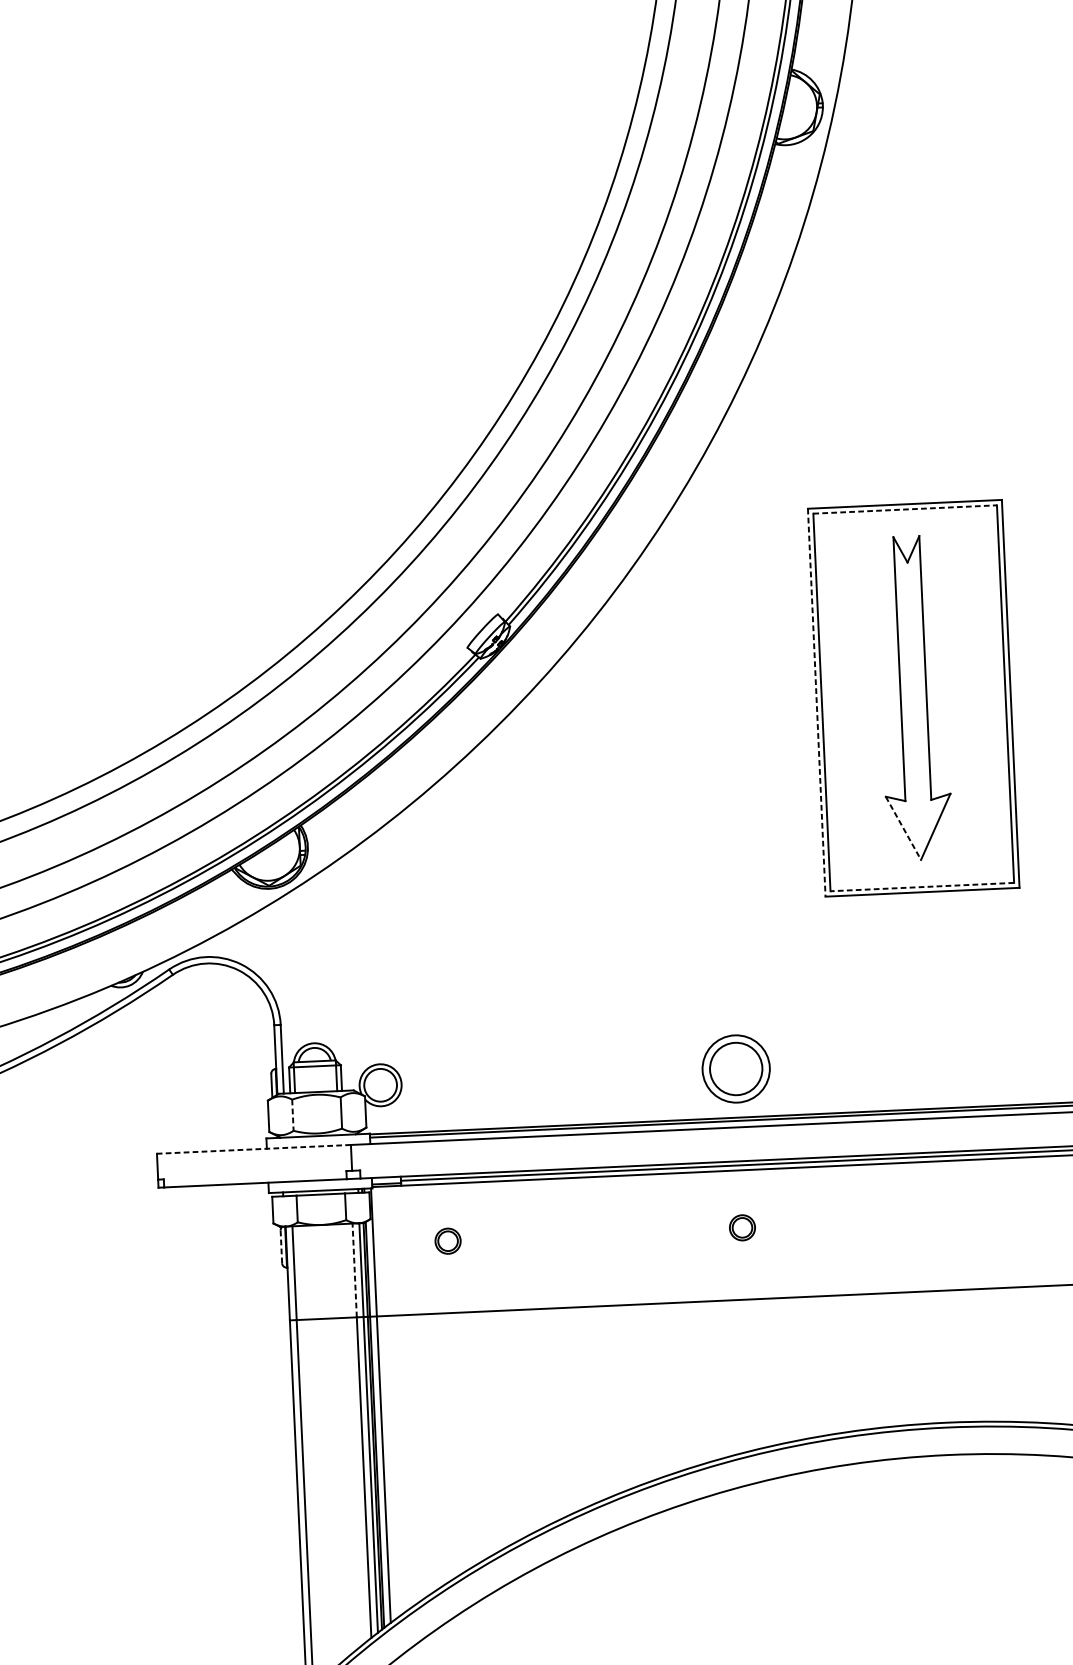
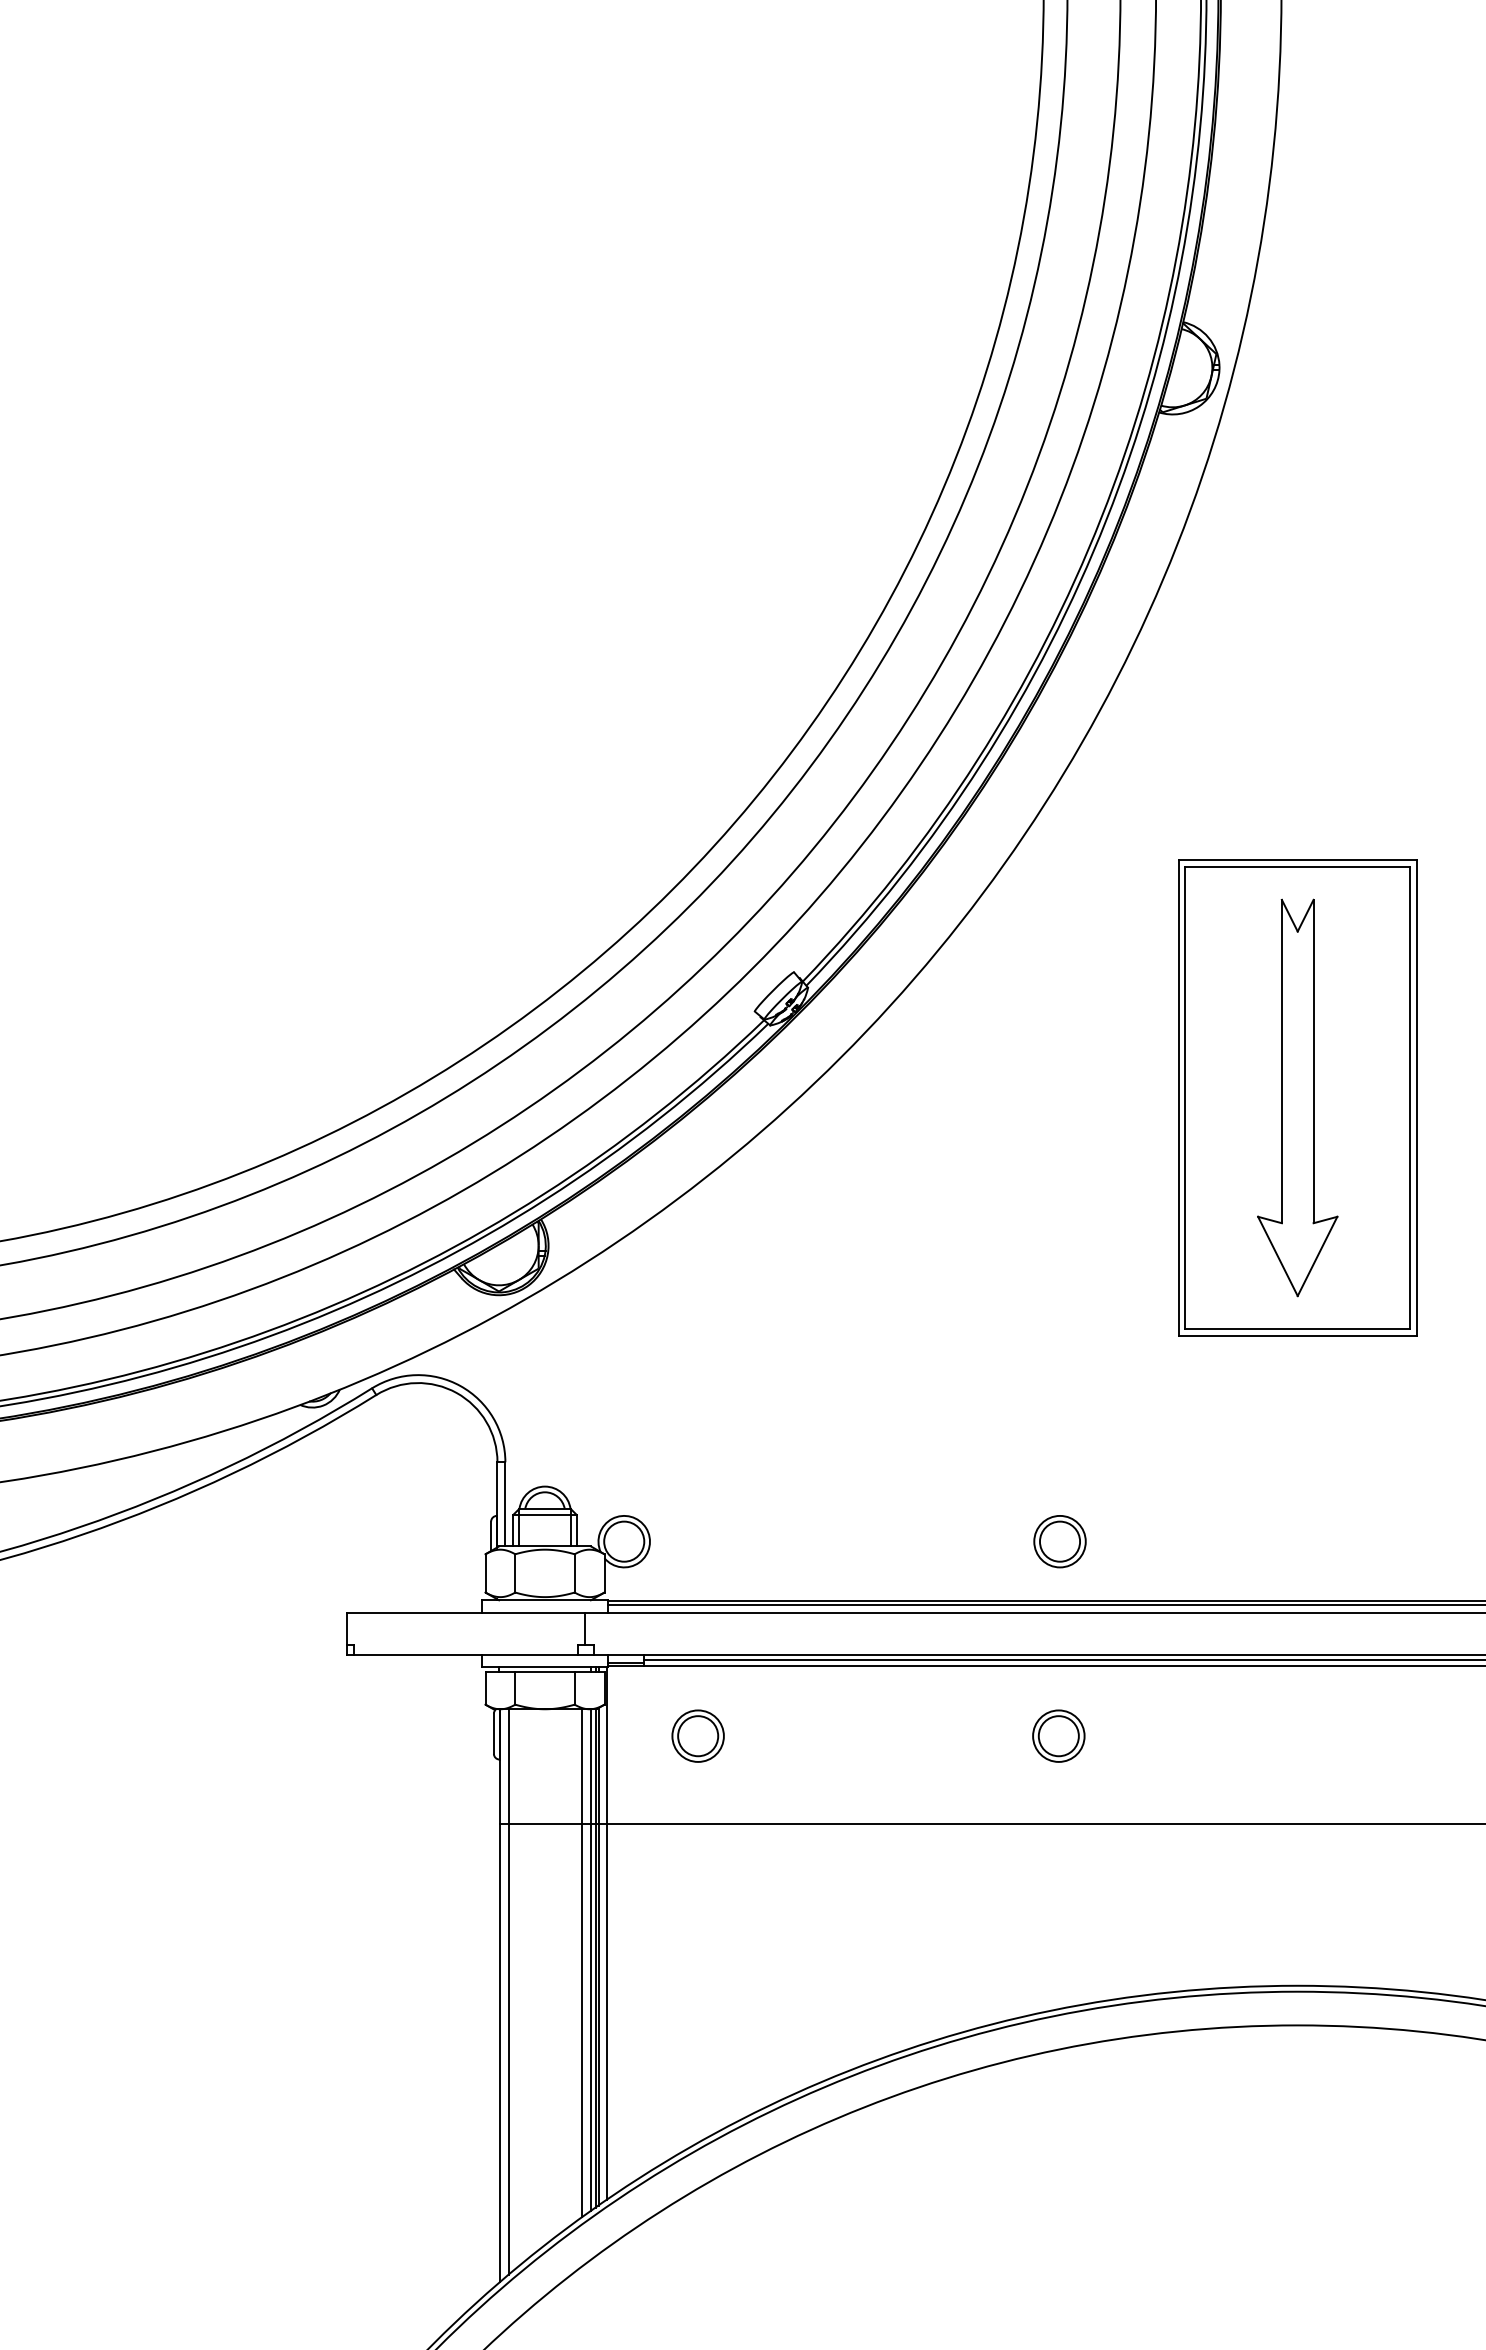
line: (904, 509) -> (1297, 866), dashed -> solid
line: (816, 702) -> (1178, 1097), dashed -> solid
line: (903, 828) -> (1278, 1256), dashed -> solid
line: (922, 887) -> (1297, 1329), dashed -> solid
part: (735, 1069) -> (1059, 1541), size x0.62
line: (293, 1115) -> (515, 1573), dashed -> solid
line: (253, 1148) -> (465, 1612), dashed -> solid
part: (742, 1227) -> (1058, 1735), size x1.67
part: (447, 1240) -> (697, 1735), size x1.67
line: (281, 1246) -> (493, 1733), dashed -> solid
line: (354, 1270) -> (582, 1766), dashed -> solid

